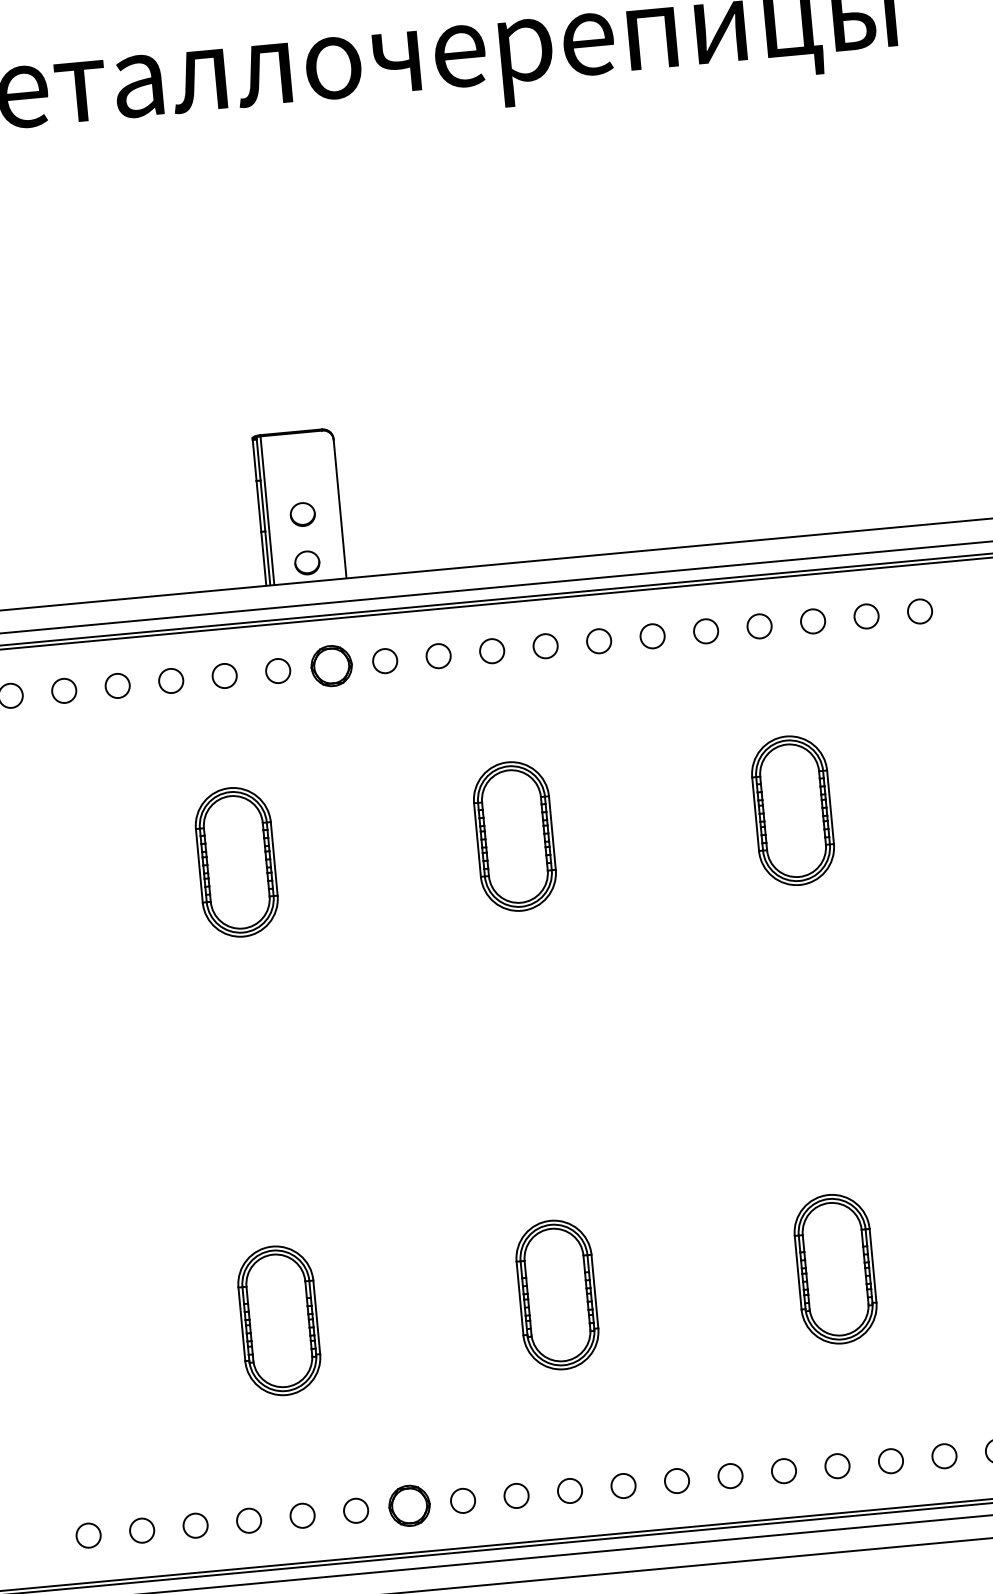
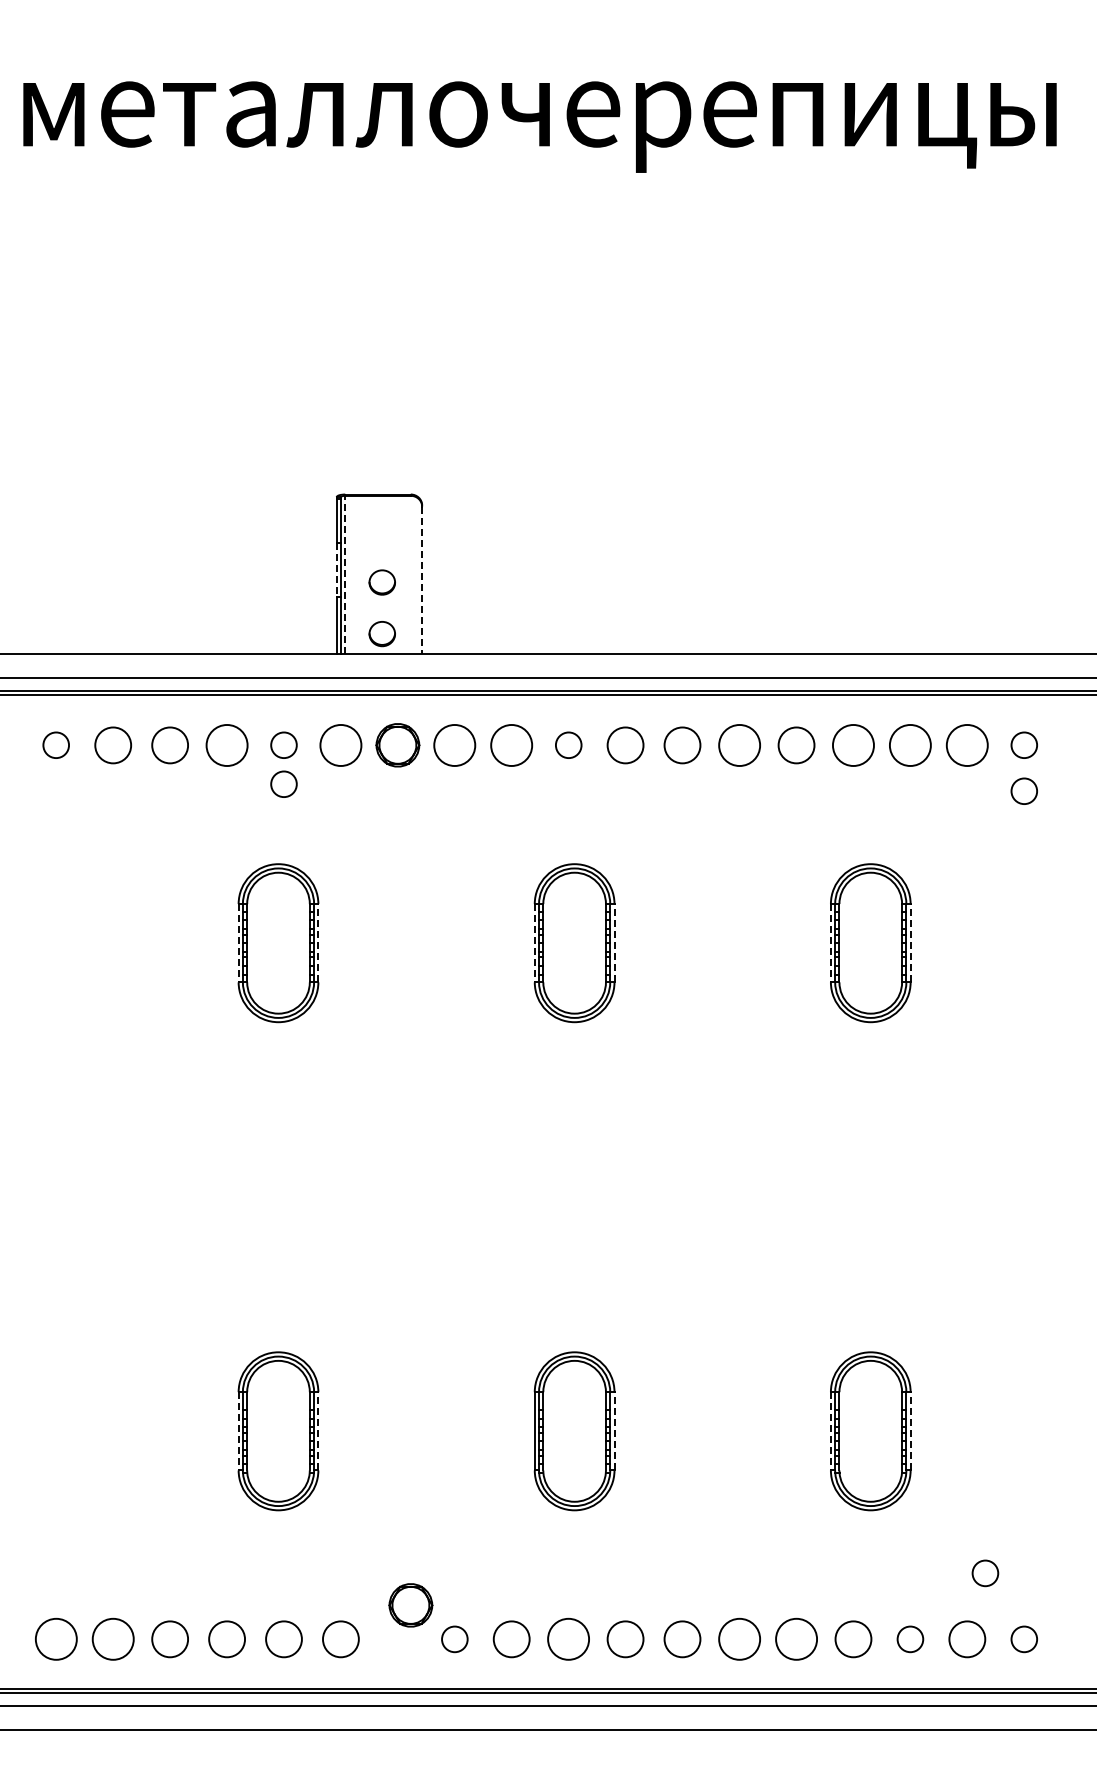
line: (258, 507) -> (336, 570), solid -> dashed
line: (340, 509) -> (422, 580), solid -> dashed
line: (267, 510) -> (345, 574), solid -> dashed
circle: (866, 615) -> (967, 744), size x1.6
circle: (813, 620) -> (910, 744), size x1.6
circle: (759, 625) -> (853, 744), size x1.6
circle: (706, 630) -> (796, 744), size x1.4
circle: (652, 635) -> (739, 744), size x1.6
circle: (598, 640) -> (682, 744), size x1.4
circle: (545, 645) -> (625, 744), size x1.4
circle: (923, 654) -> (1023, 790), added
circle: (438, 655) -> (511, 744), size x1.6
circle: (384, 660) -> (454, 744), size x1.6
circle: (277, 670) -> (340, 744), size x1.6
circle: (170, 680) -> (226, 744), size x1.6
circle: (117, 685) -> (169, 744), size x1.4
circle: (63, 690) -> (112, 744), size x1.4
circle: (227, 711) -> (283, 783), added
line: (830, 806) -> (910, 942), solid -> dashed
line: (755, 814) -> (830, 943), solid -> dashed
line: (552, 832) -> (614, 942), solid -> dashed
line: (477, 840) -> (534, 943), solid -> dashed
line: (274, 858) -> (318, 942), solid -> dashed
line: (199, 866) -> (238, 943), solid -> dashed
line: (872, 1265) -> (910, 1430), solid -> dashed
line: (797, 1272) -> (830, 1431), solid -> dashed
line: (594, 1290) -> (614, 1430), solid -> dashed
line: (316, 1316) -> (318, 1430), solid -> dashed
line: (241, 1324) -> (238, 1431), solid -> dashed
circle: (955, 1392) -> (985, 1573), added
circle: (944, 1456) -> (967, 1639), size x1.4
circle: (837, 1466) -> (853, 1639), size x1.4
circle: (783, 1471) -> (796, 1639), size x1.6
circle: (730, 1476) -> (739, 1639), size x1.6
circle: (676, 1481) -> (682, 1639), size x1.4
circle: (623, 1486) -> (625, 1639), size x1.4
circle: (569, 1491) -> (568, 1639), size x1.6
circle: (516, 1496) -> (511, 1639), size x1.4
part: (409, 1506) -> (410, 1605), moved
circle: (355, 1510) -> (340, 1639), size x1.4
circle: (302, 1515) -> (283, 1639), size x1.4
circle: (248, 1520) -> (226, 1639), size x1.4
circle: (195, 1525) -> (169, 1639), size x1.4
circle: (141, 1530) -> (112, 1639), size x1.6
circle: (87, 1535) -> (55, 1639), size x1.6

